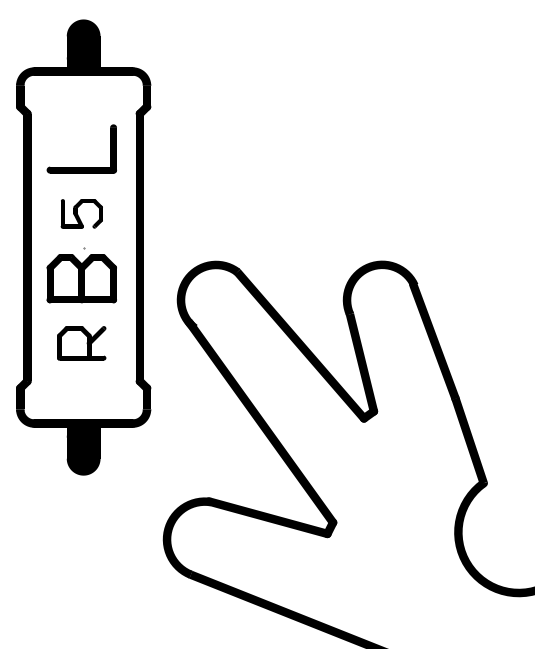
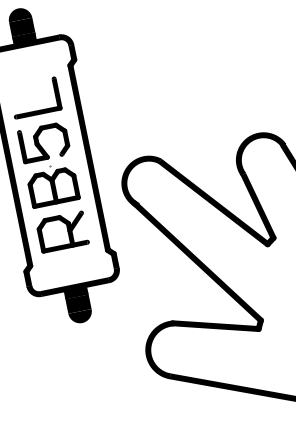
part: (81, 213) -> (44, 142), size x1.67
part: (81, 342) -> (62, 231), size x1.43

